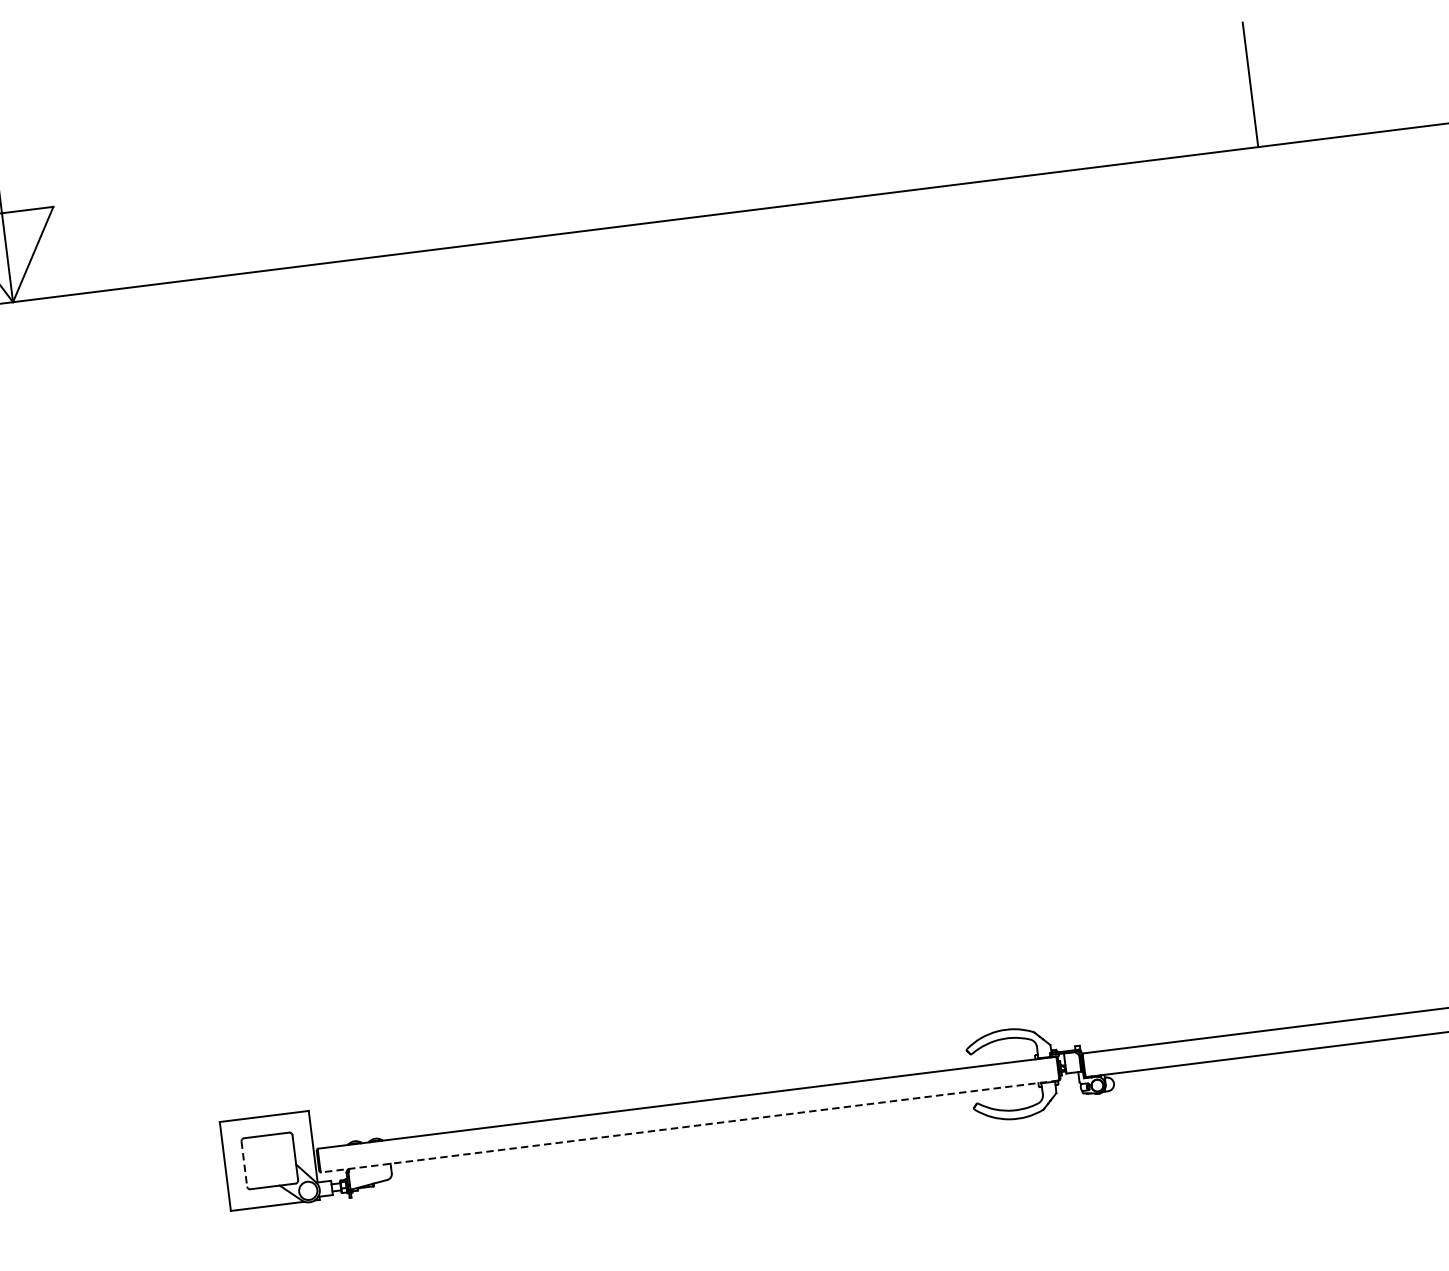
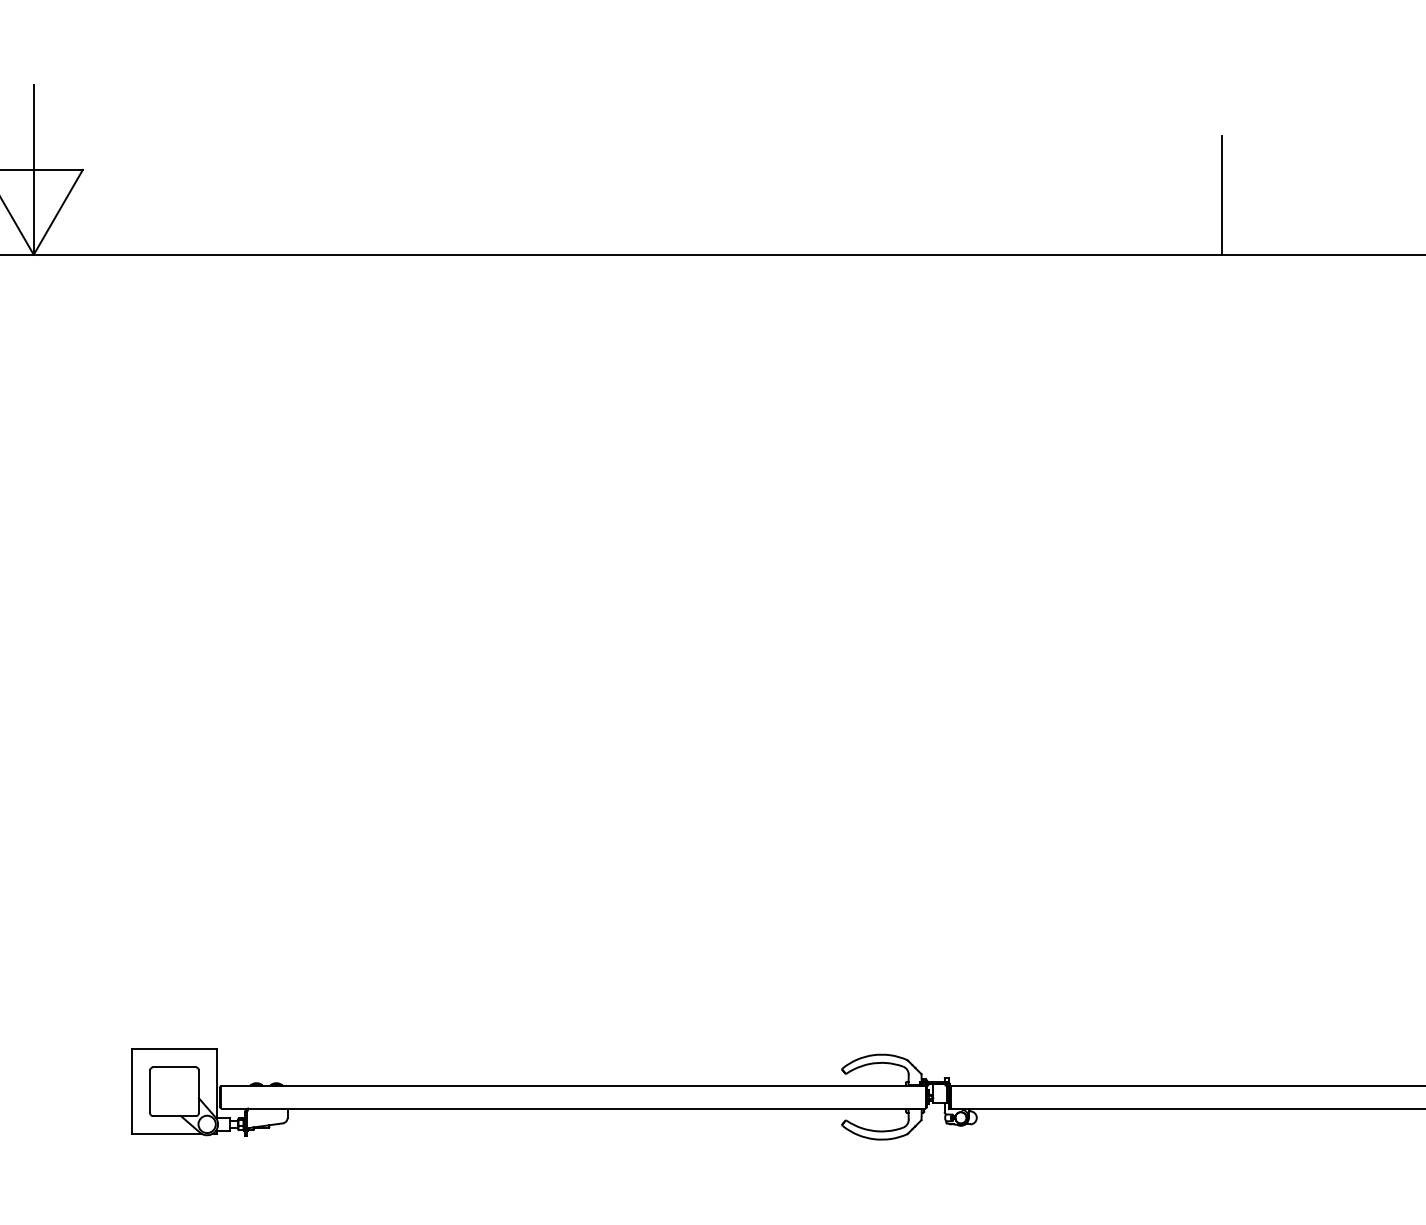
line: (690, 1126) -> (573, 1108), dashed -> solid
line: (244, 1164) -> (150, 1092), dashed -> solid

